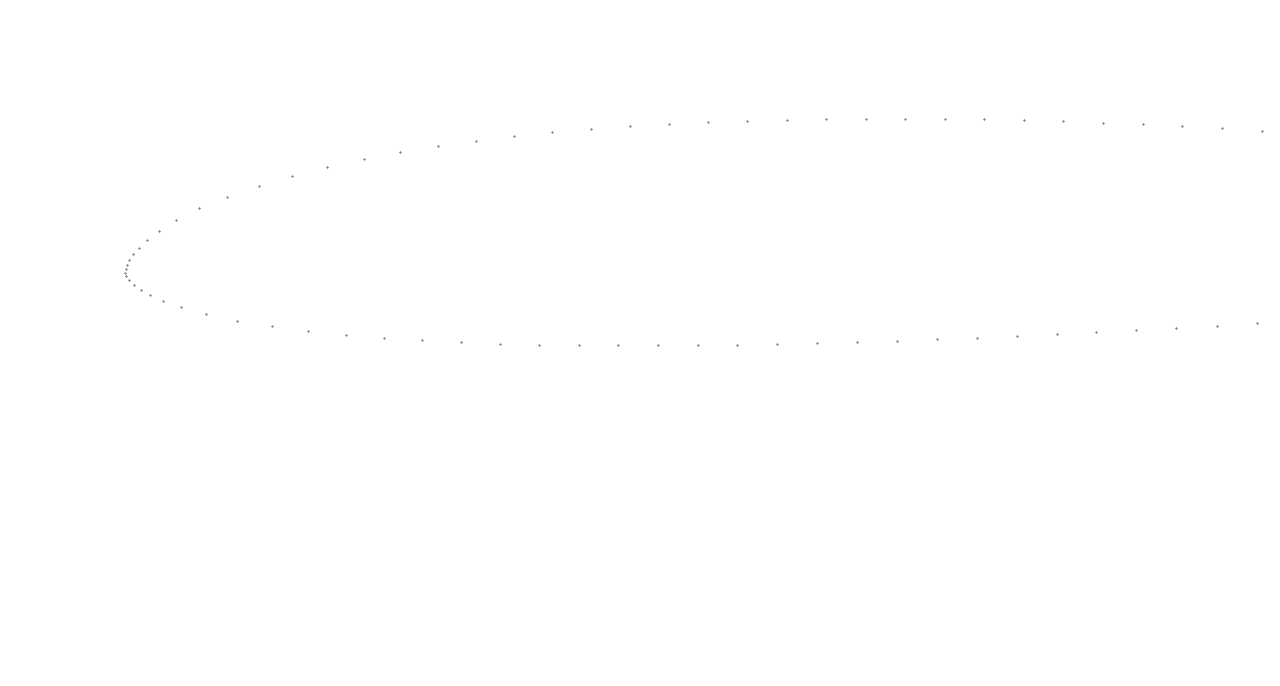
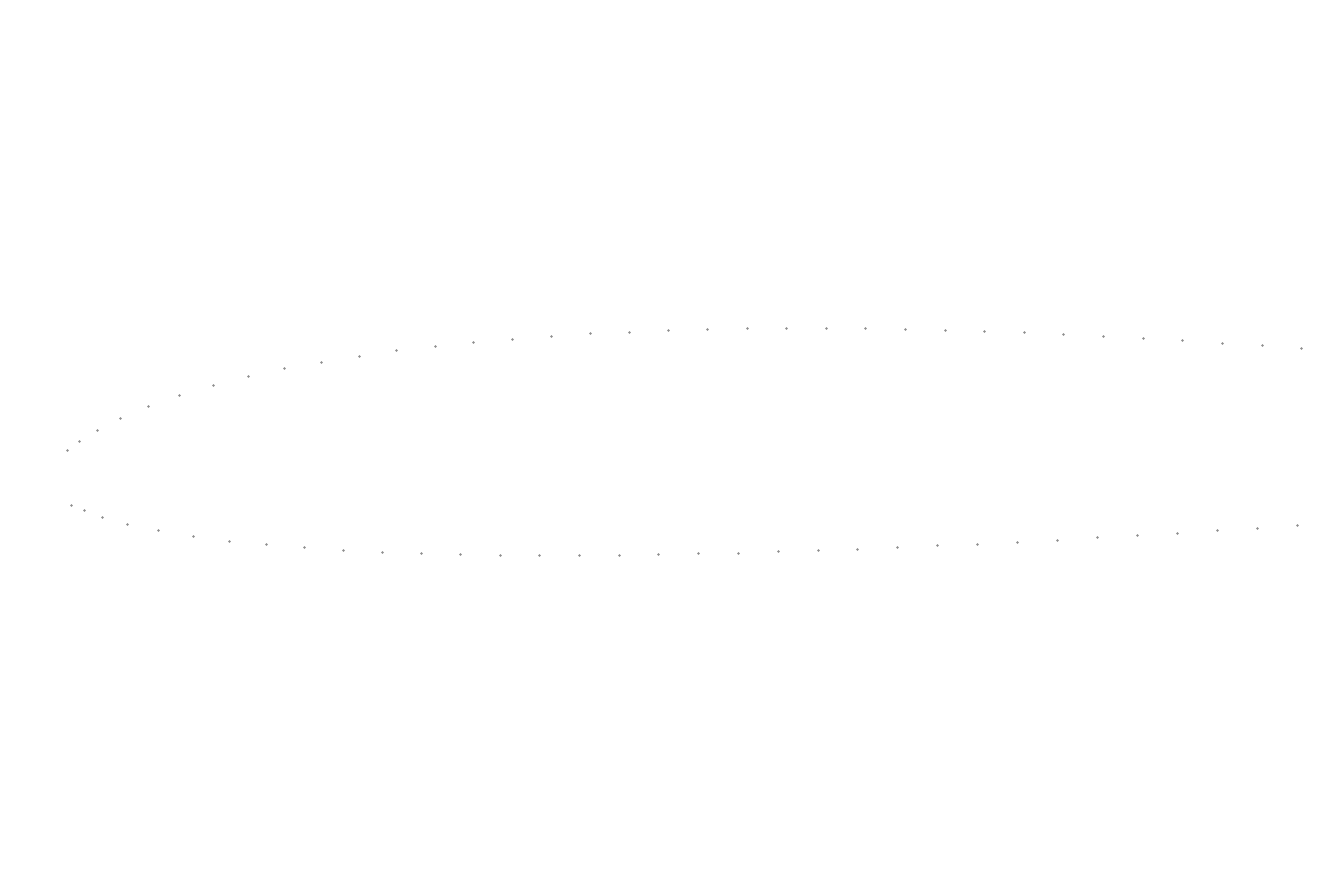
part: (133, 268) -> (54, 478), removed

